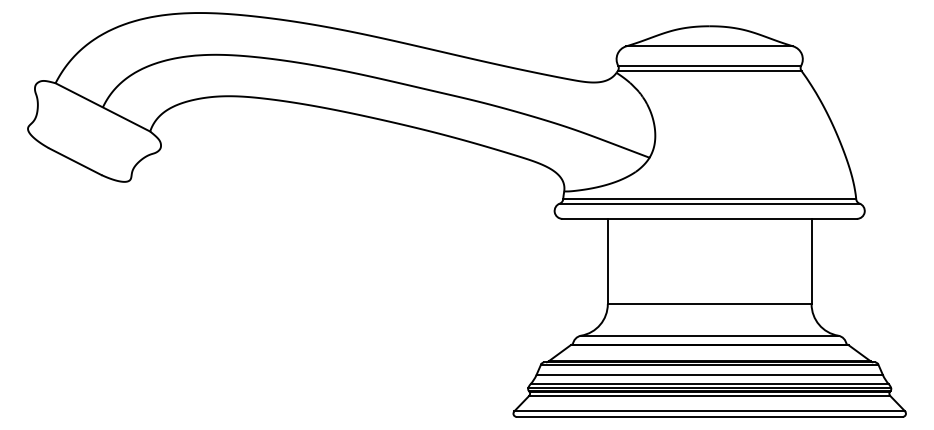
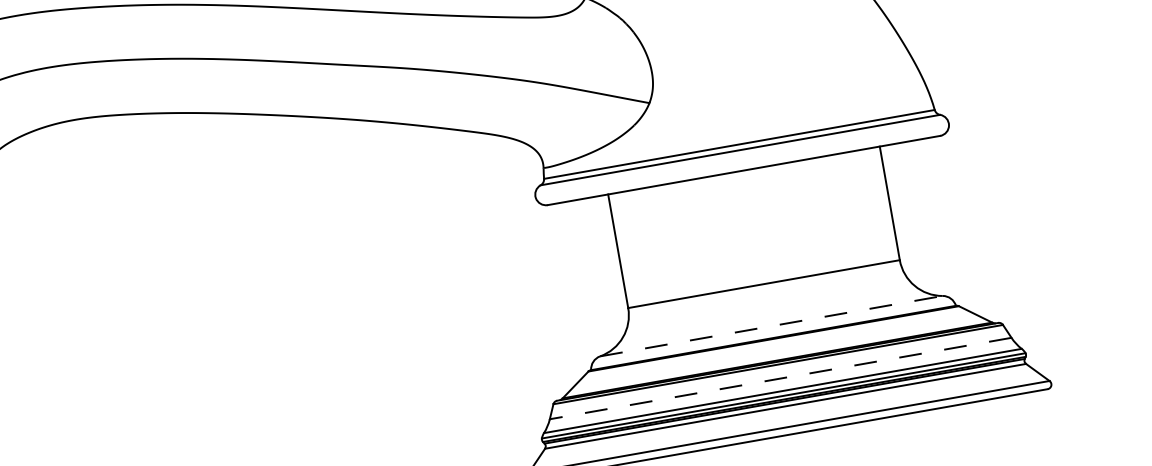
line: (710, 335) -> (772, 325), solid -> dashed
line: (709, 374) -> (780, 377), solid -> dashed

